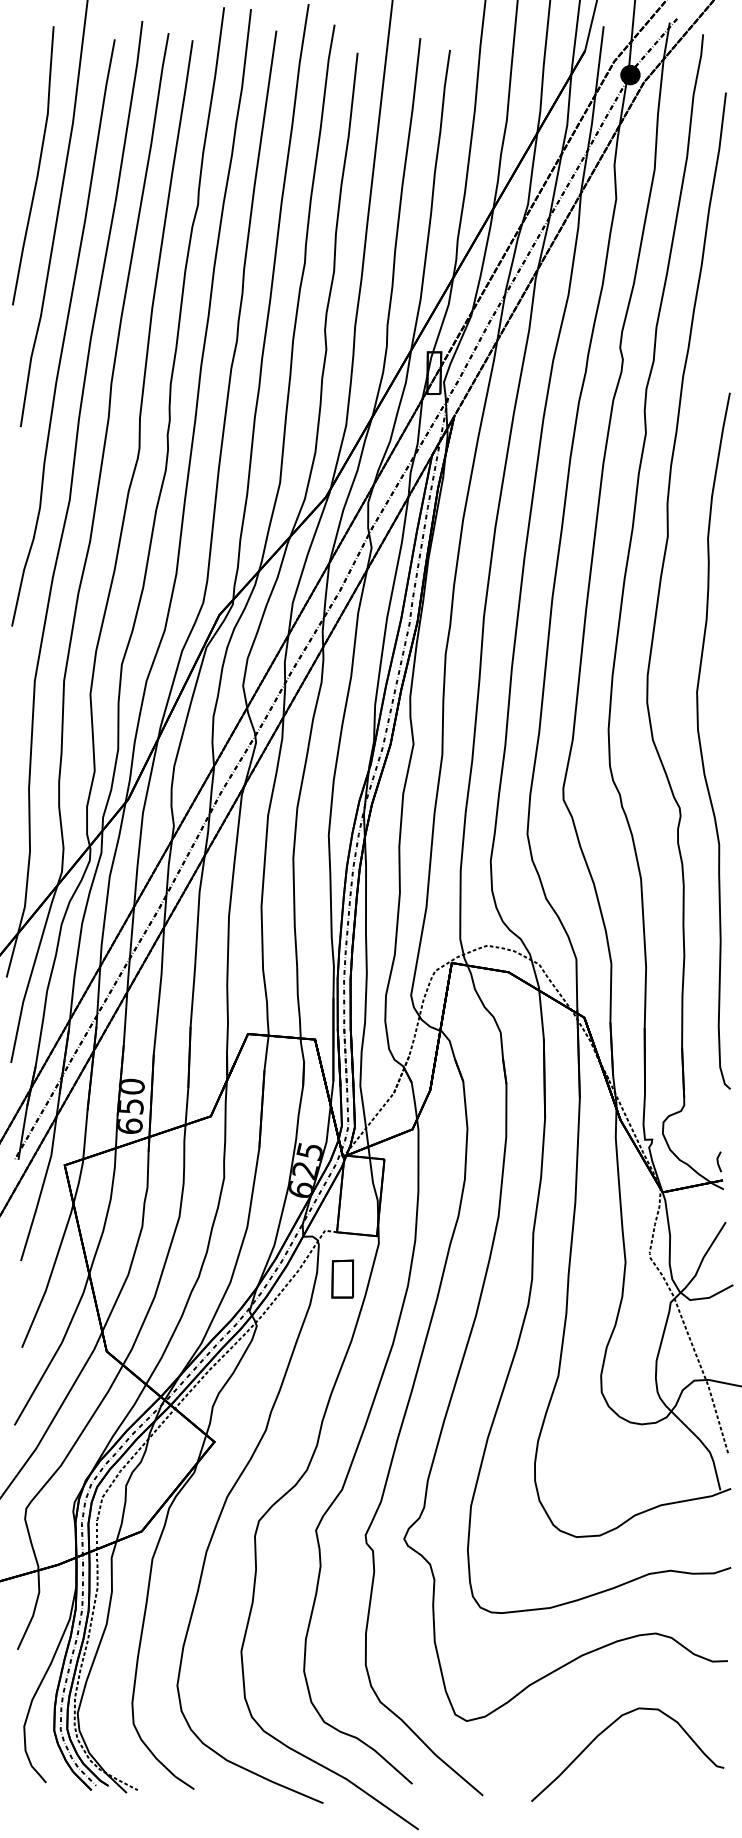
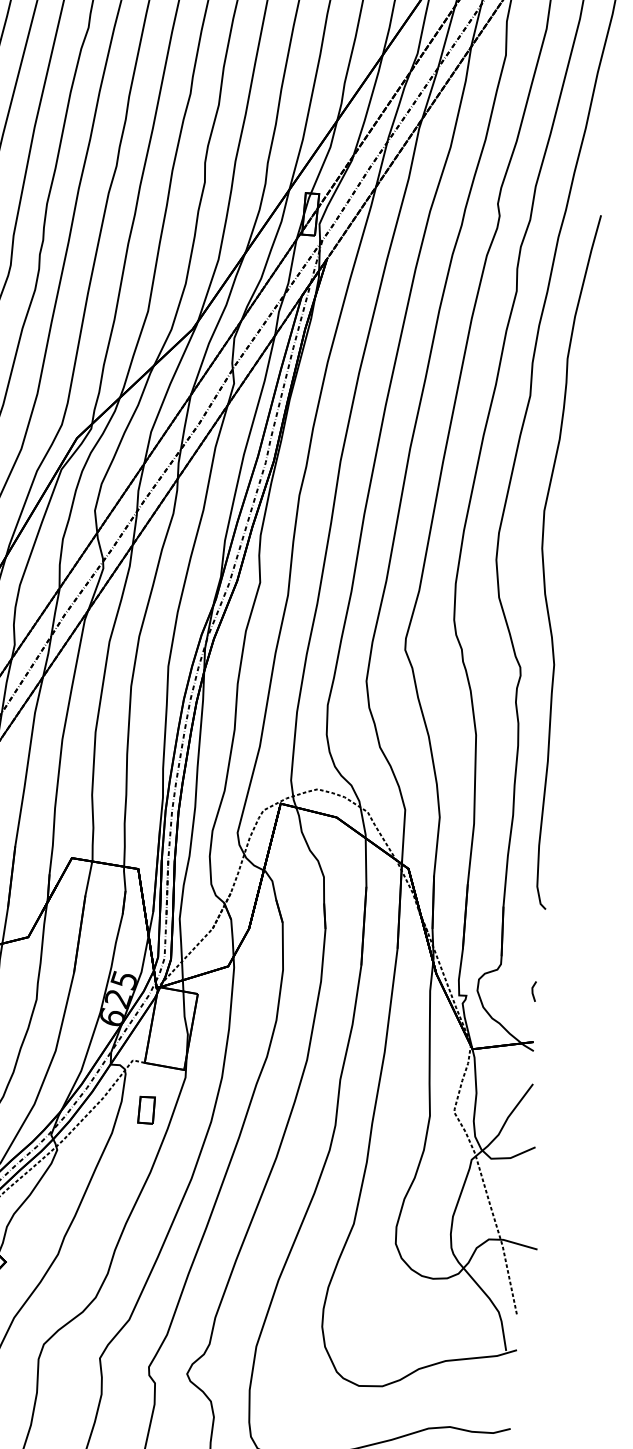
curve: (700, 740) -> (543, 559), moved
line: (718, 1161) -> (533, 991), moved
part: (342, 1279) -> (146, 1110), size x0.71

